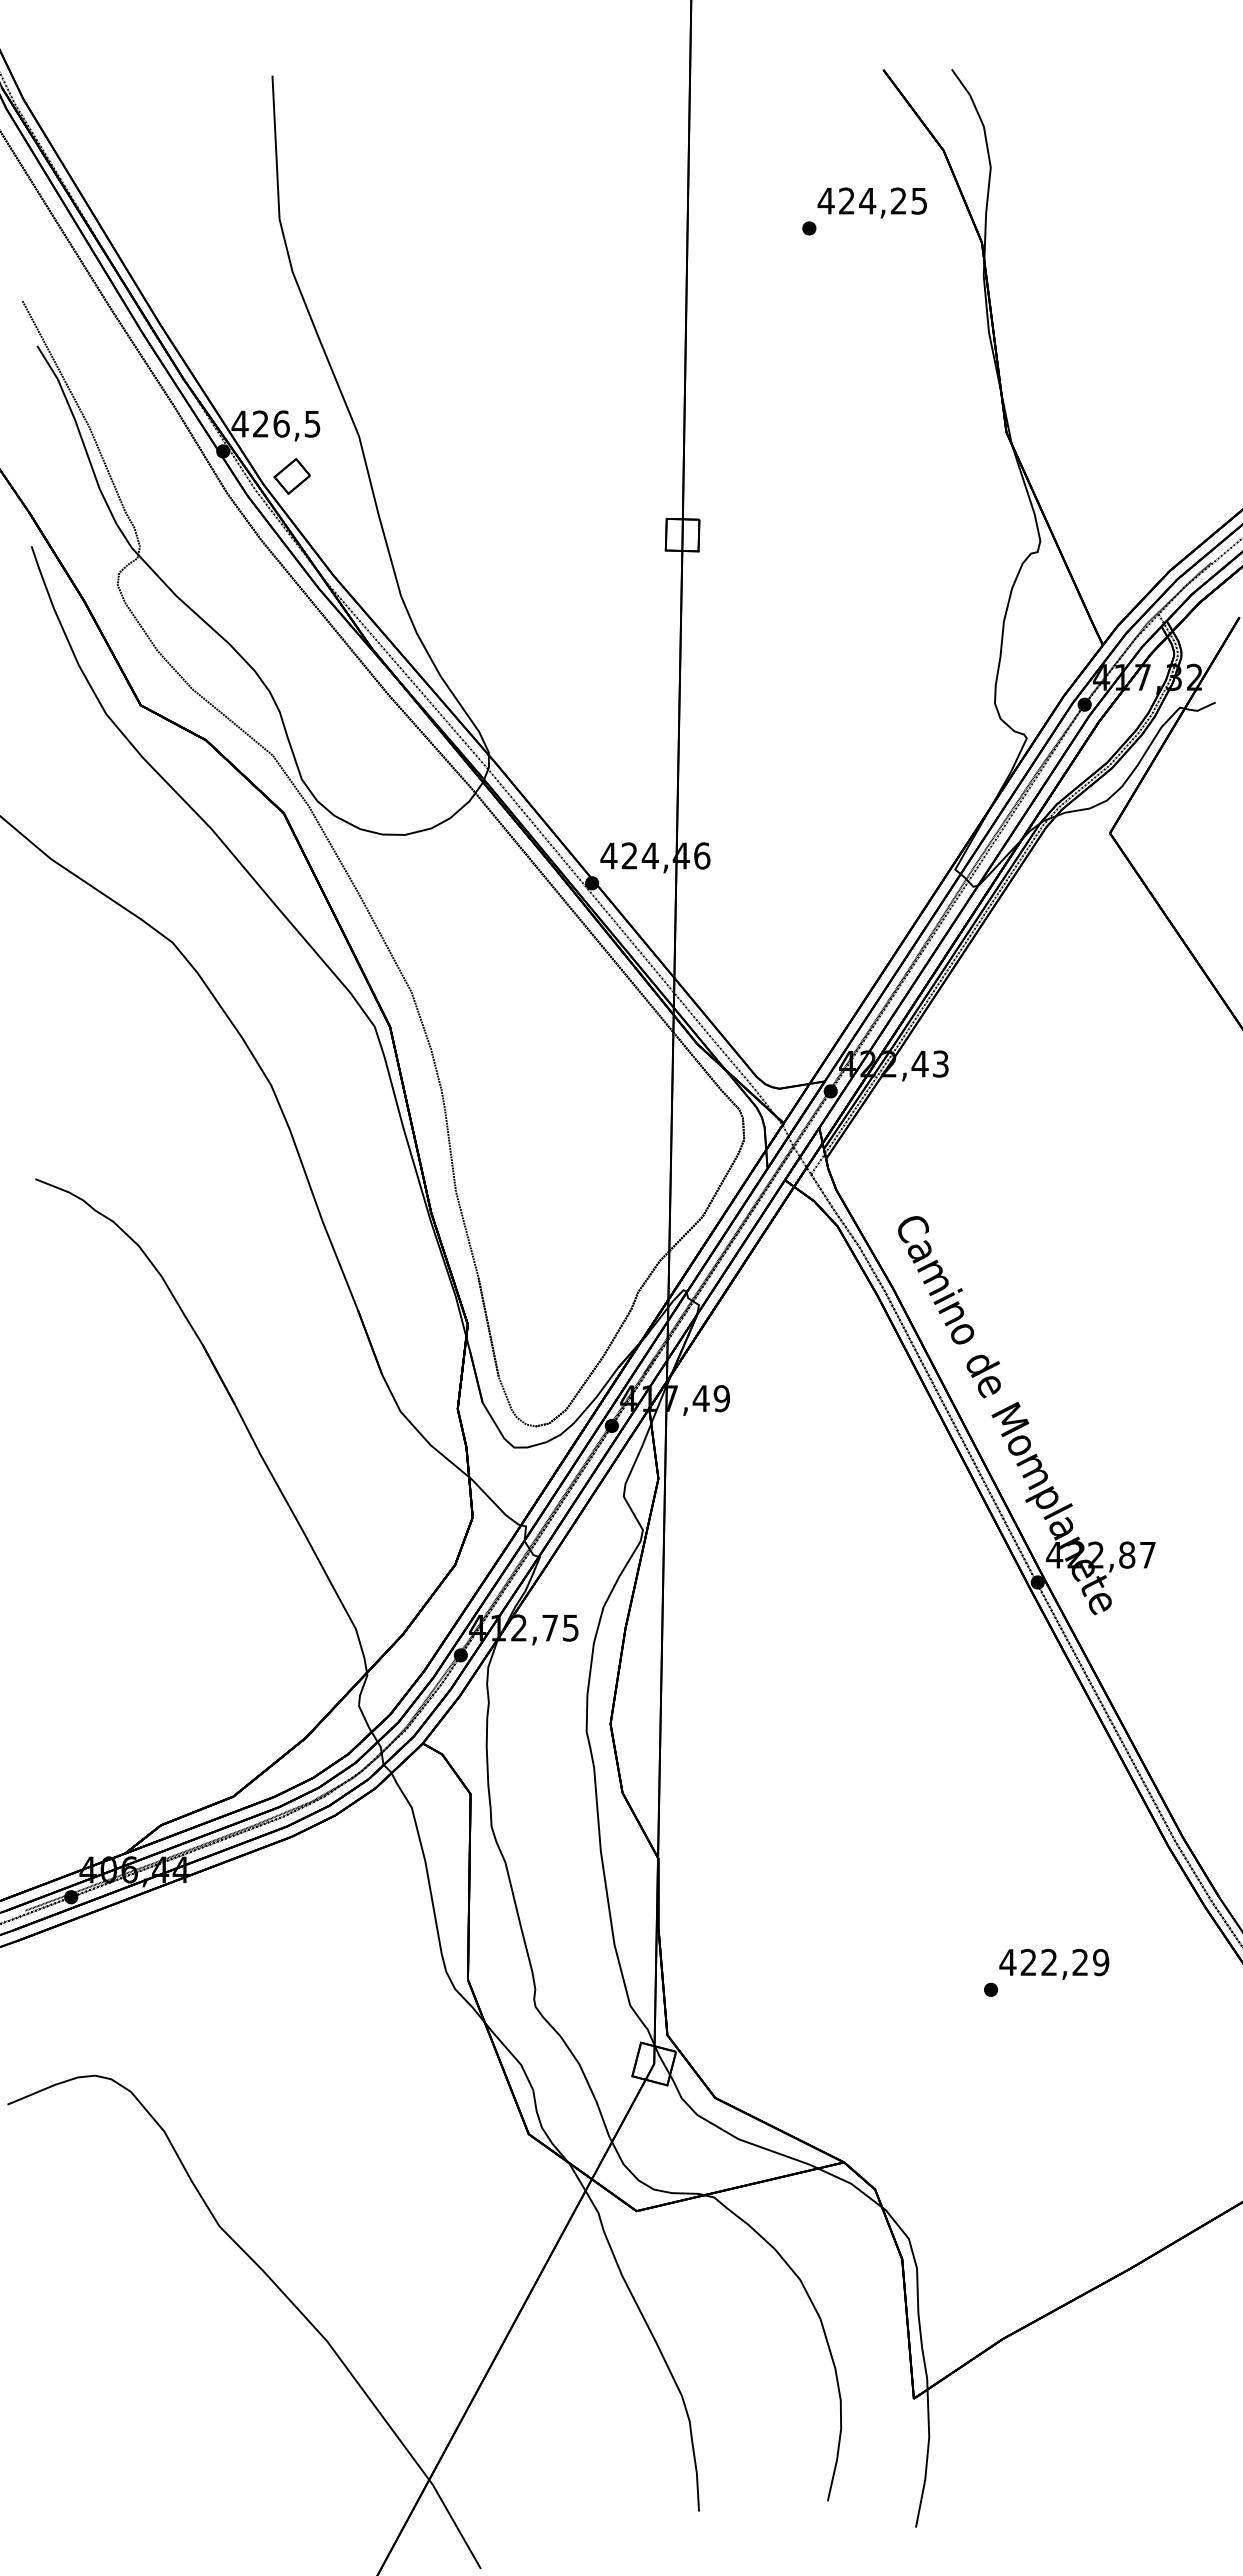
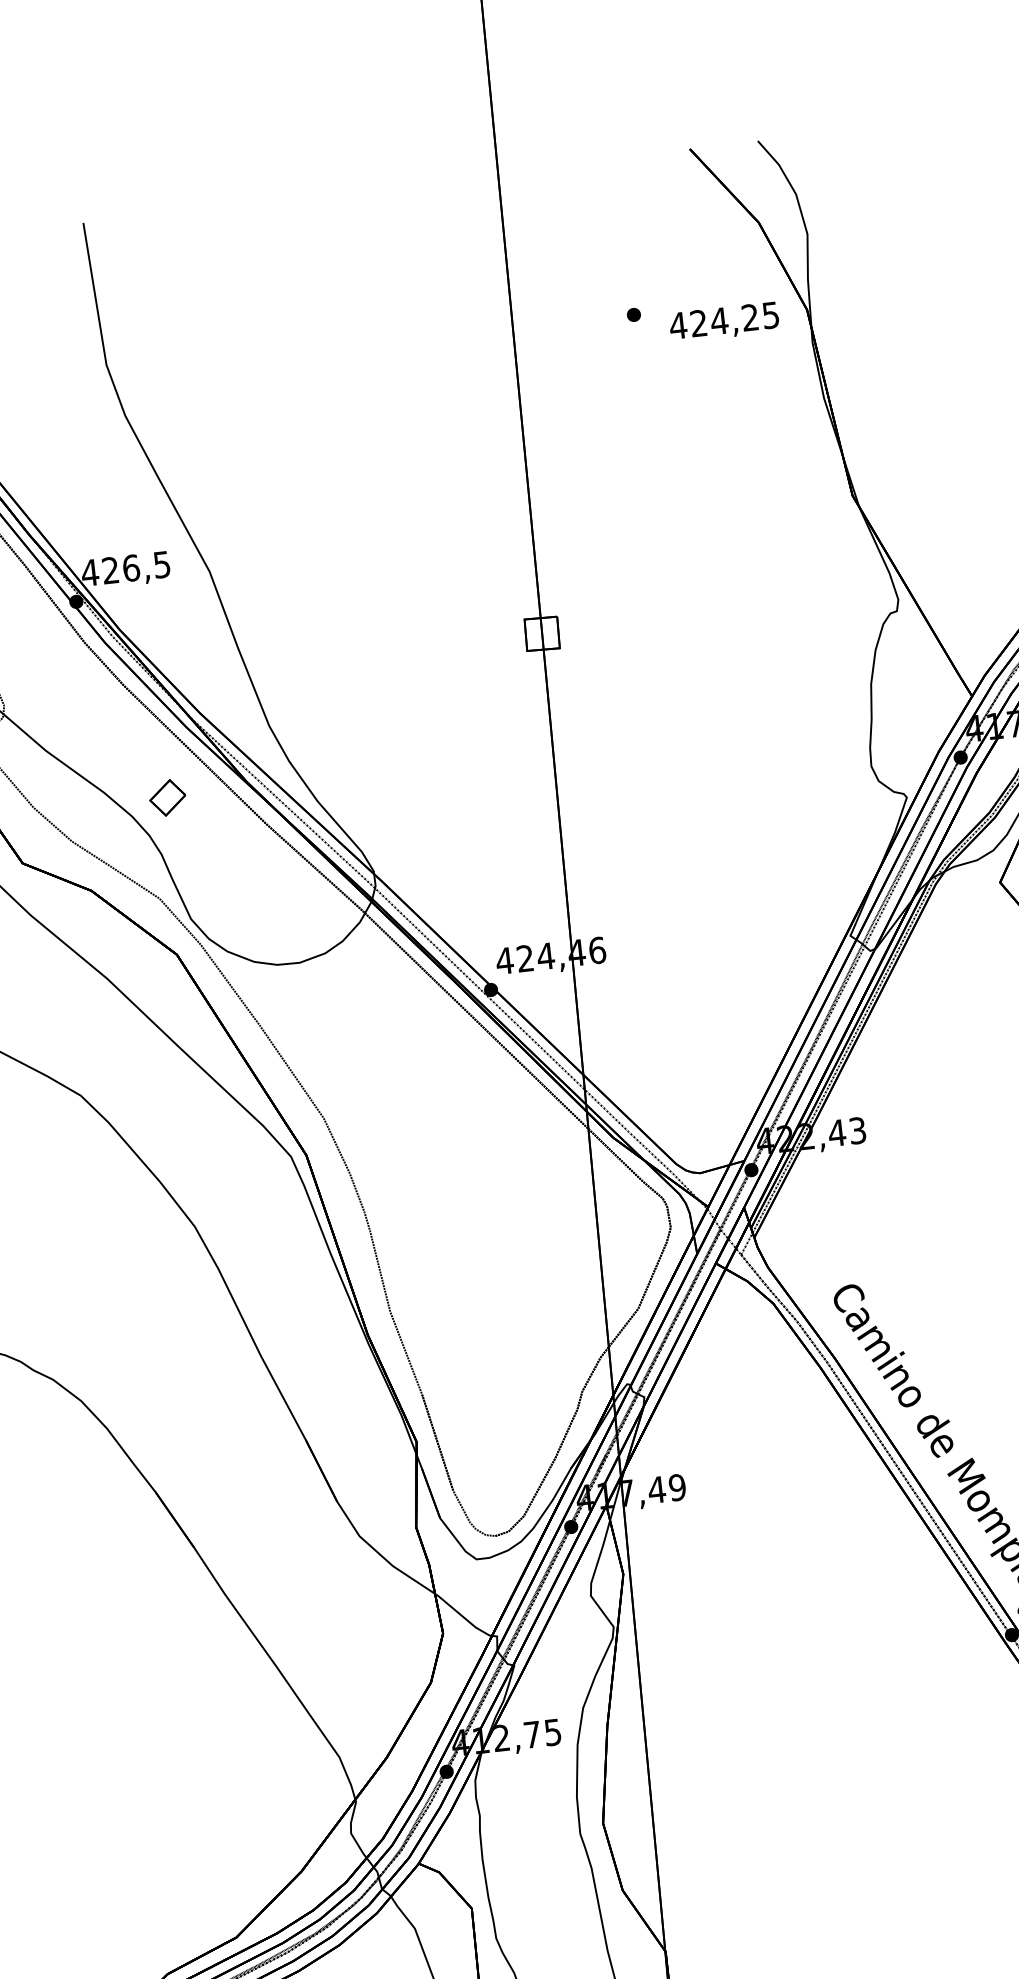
text: (871, 202) -> (723, 322), moved
part: (291, 475) -> (166, 797), moved

